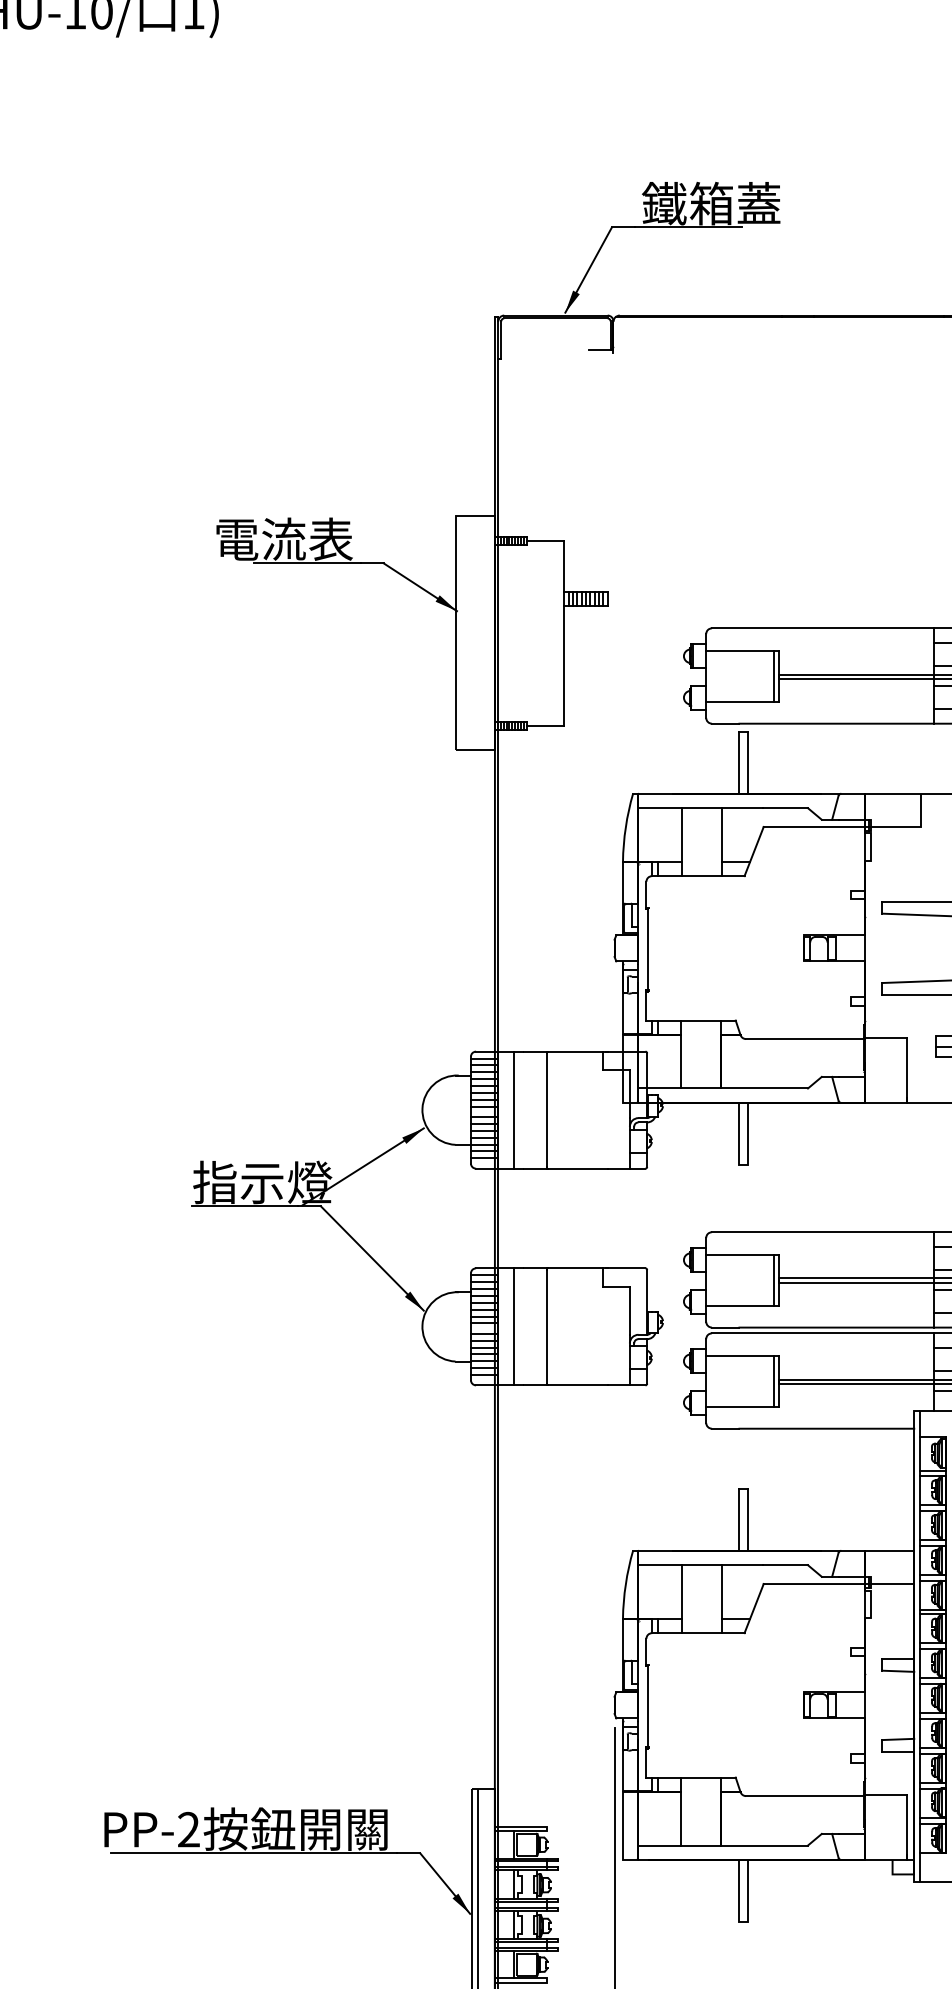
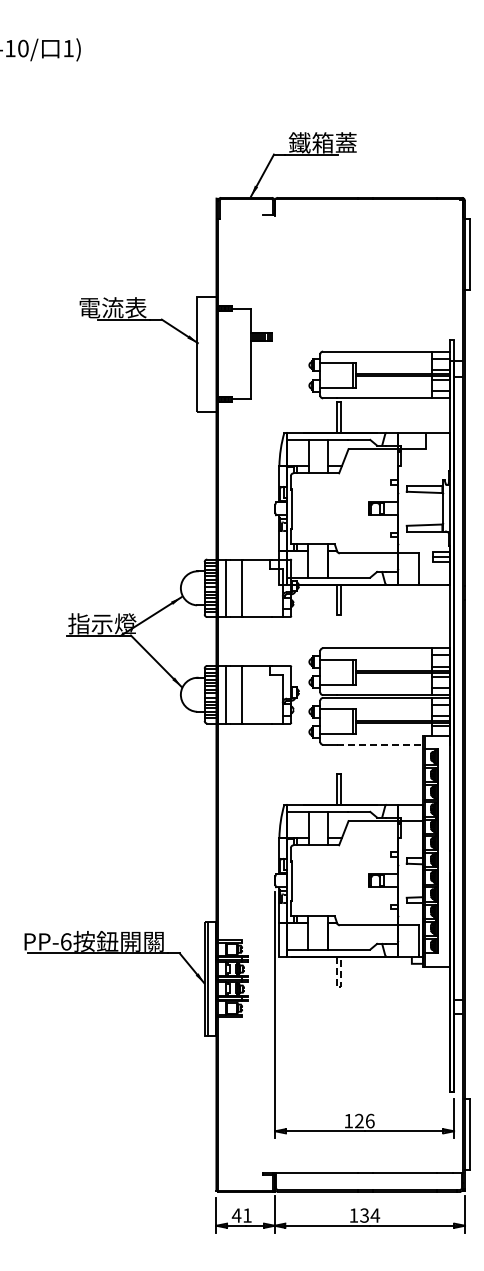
line: (826, 1428) -> (379, 744), solid -> dashed
text: (187, 1828) -> (65, 941), PP-2 -> PP-6
line: (745, 1922) -> (339, 987), solid -> dashed

